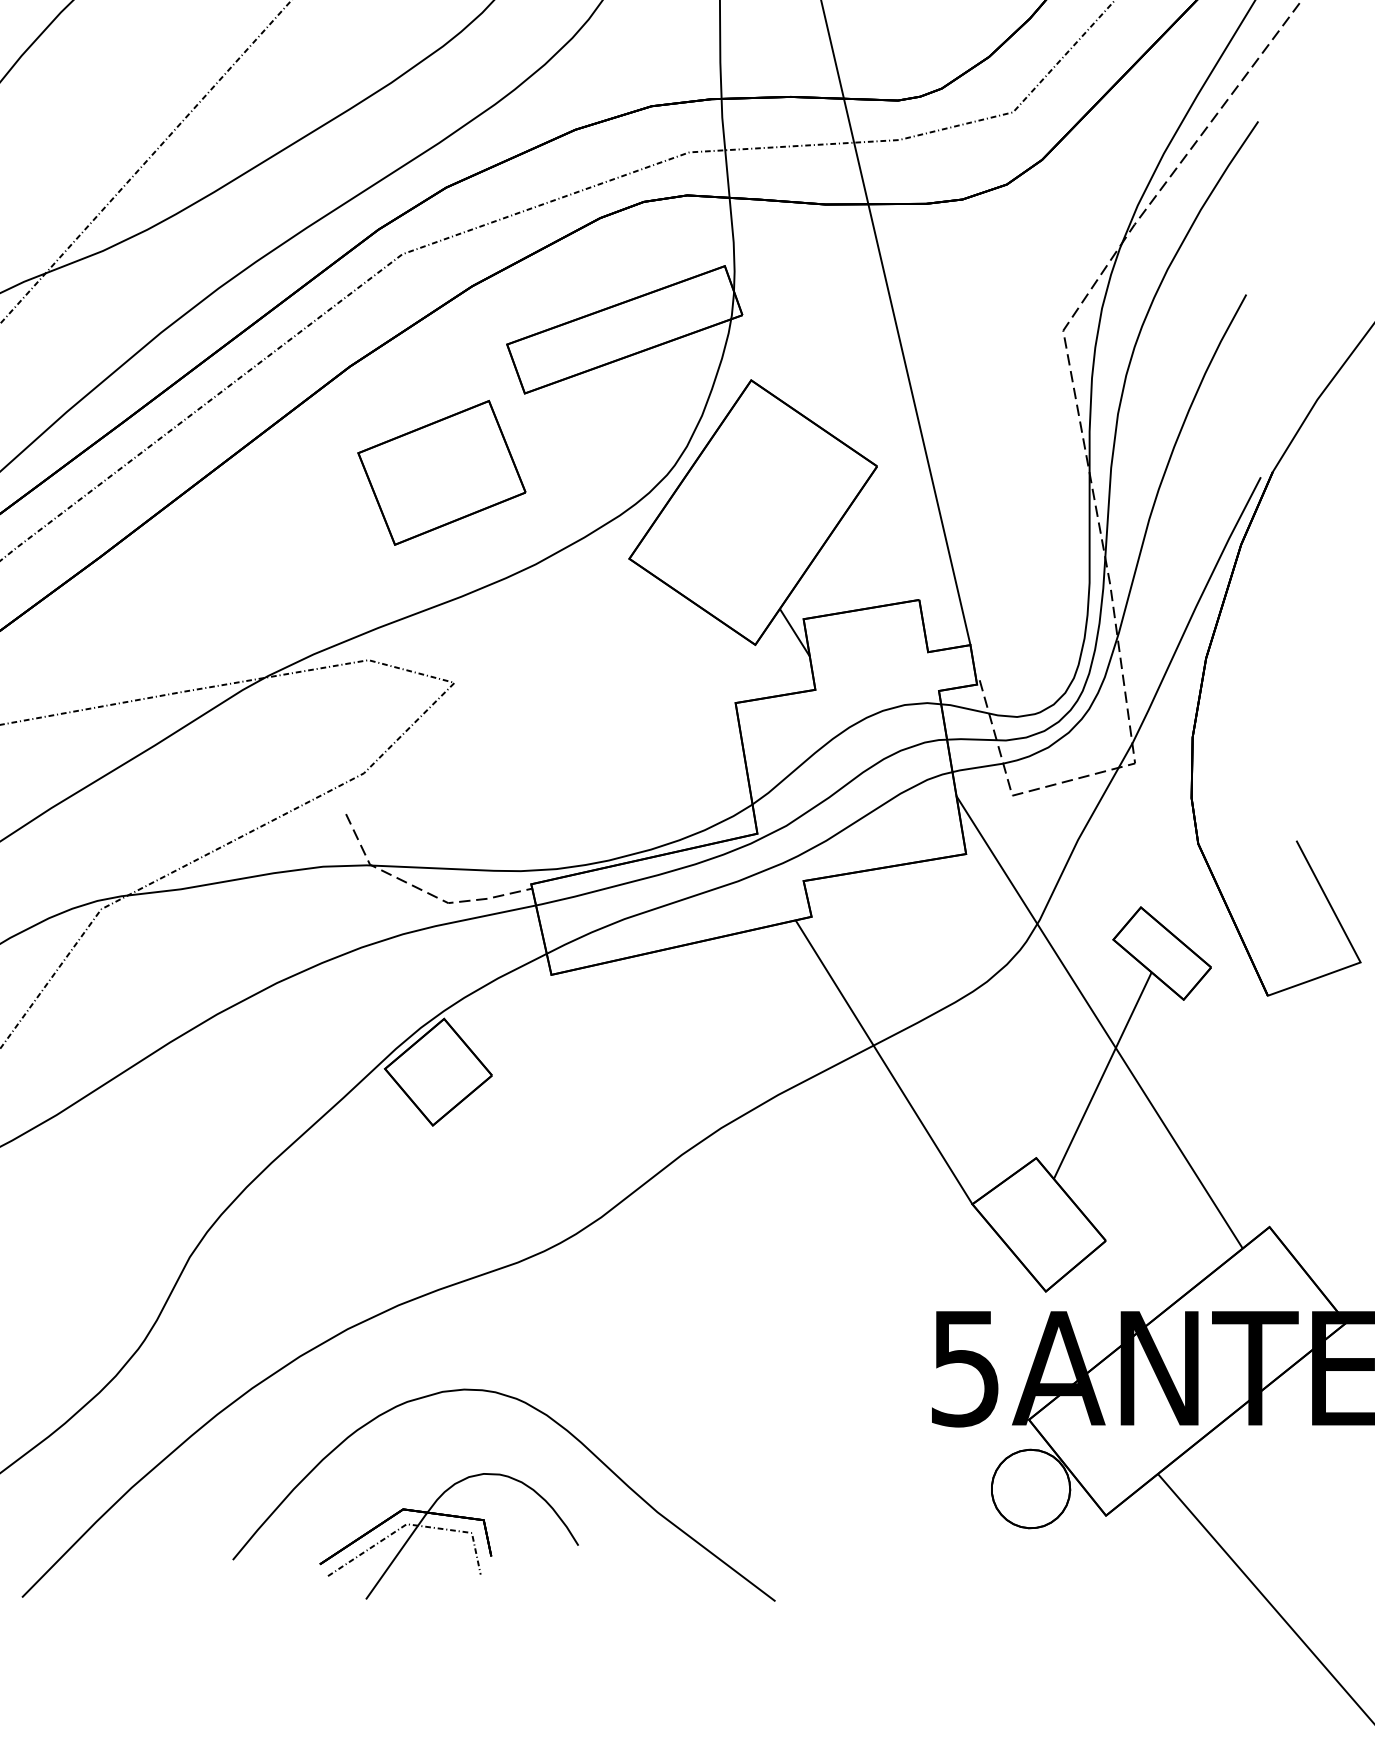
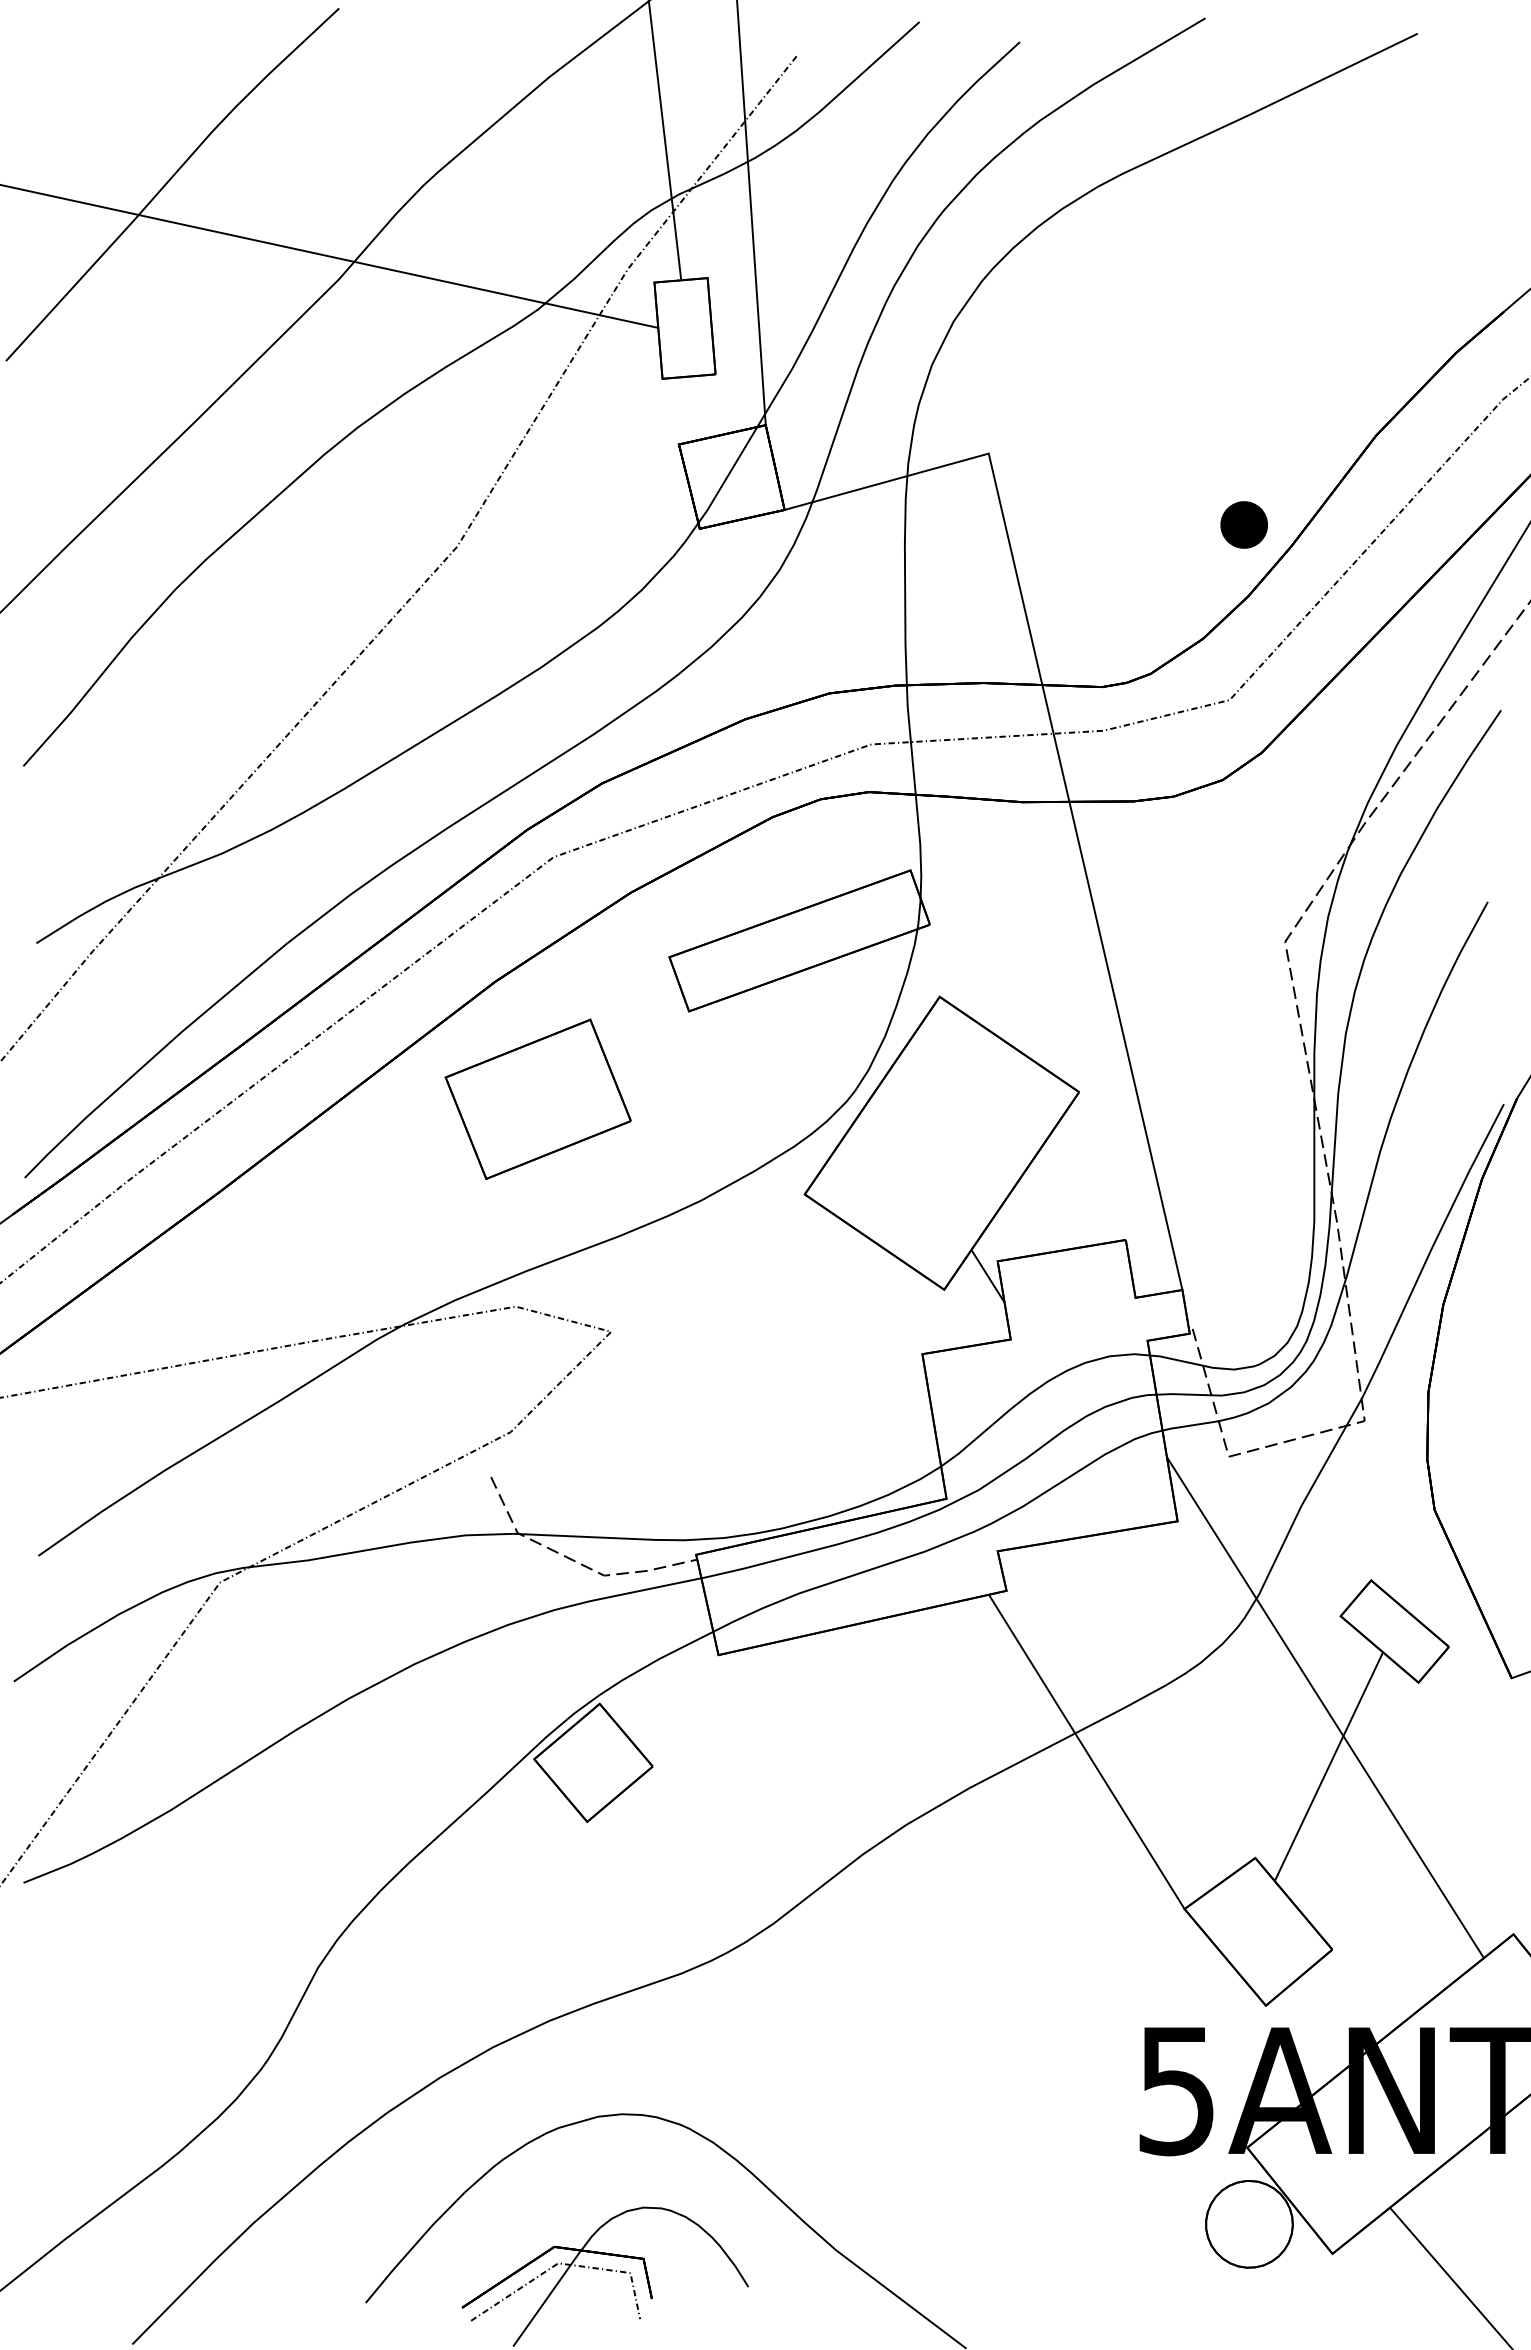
part: (441, 472) -> (537, 1098), moved

